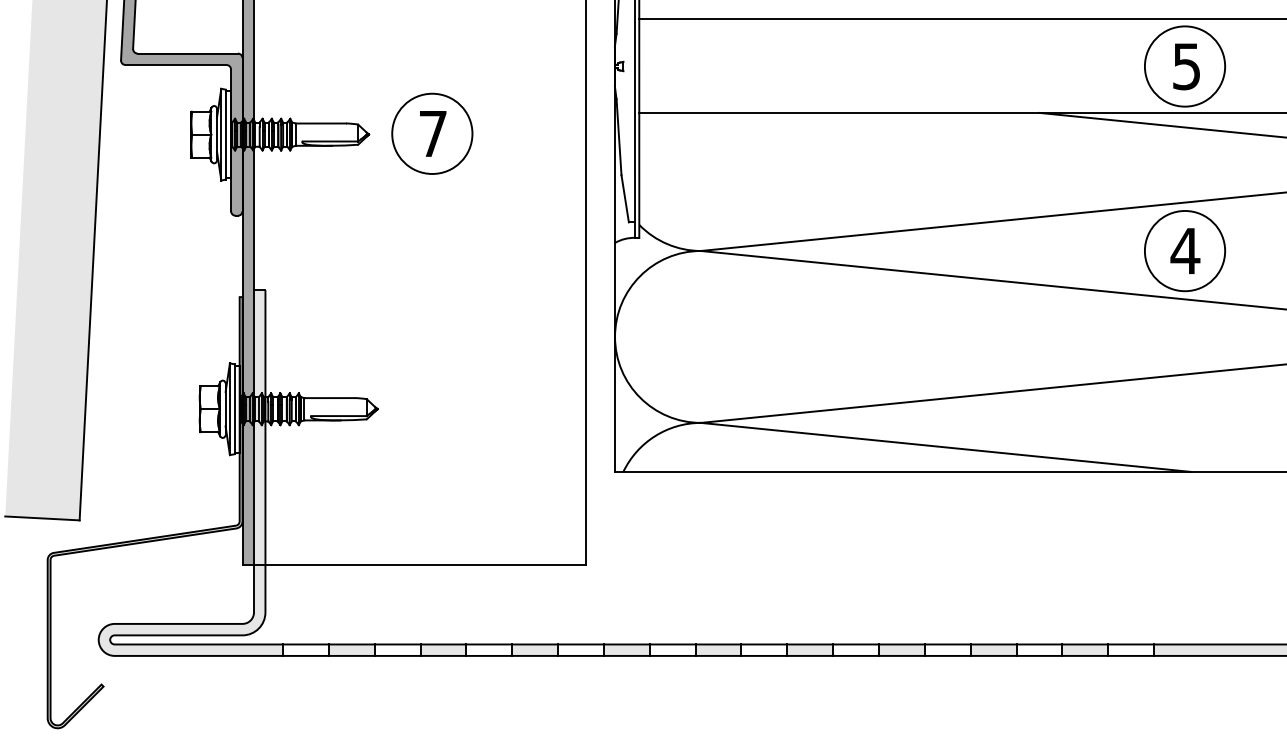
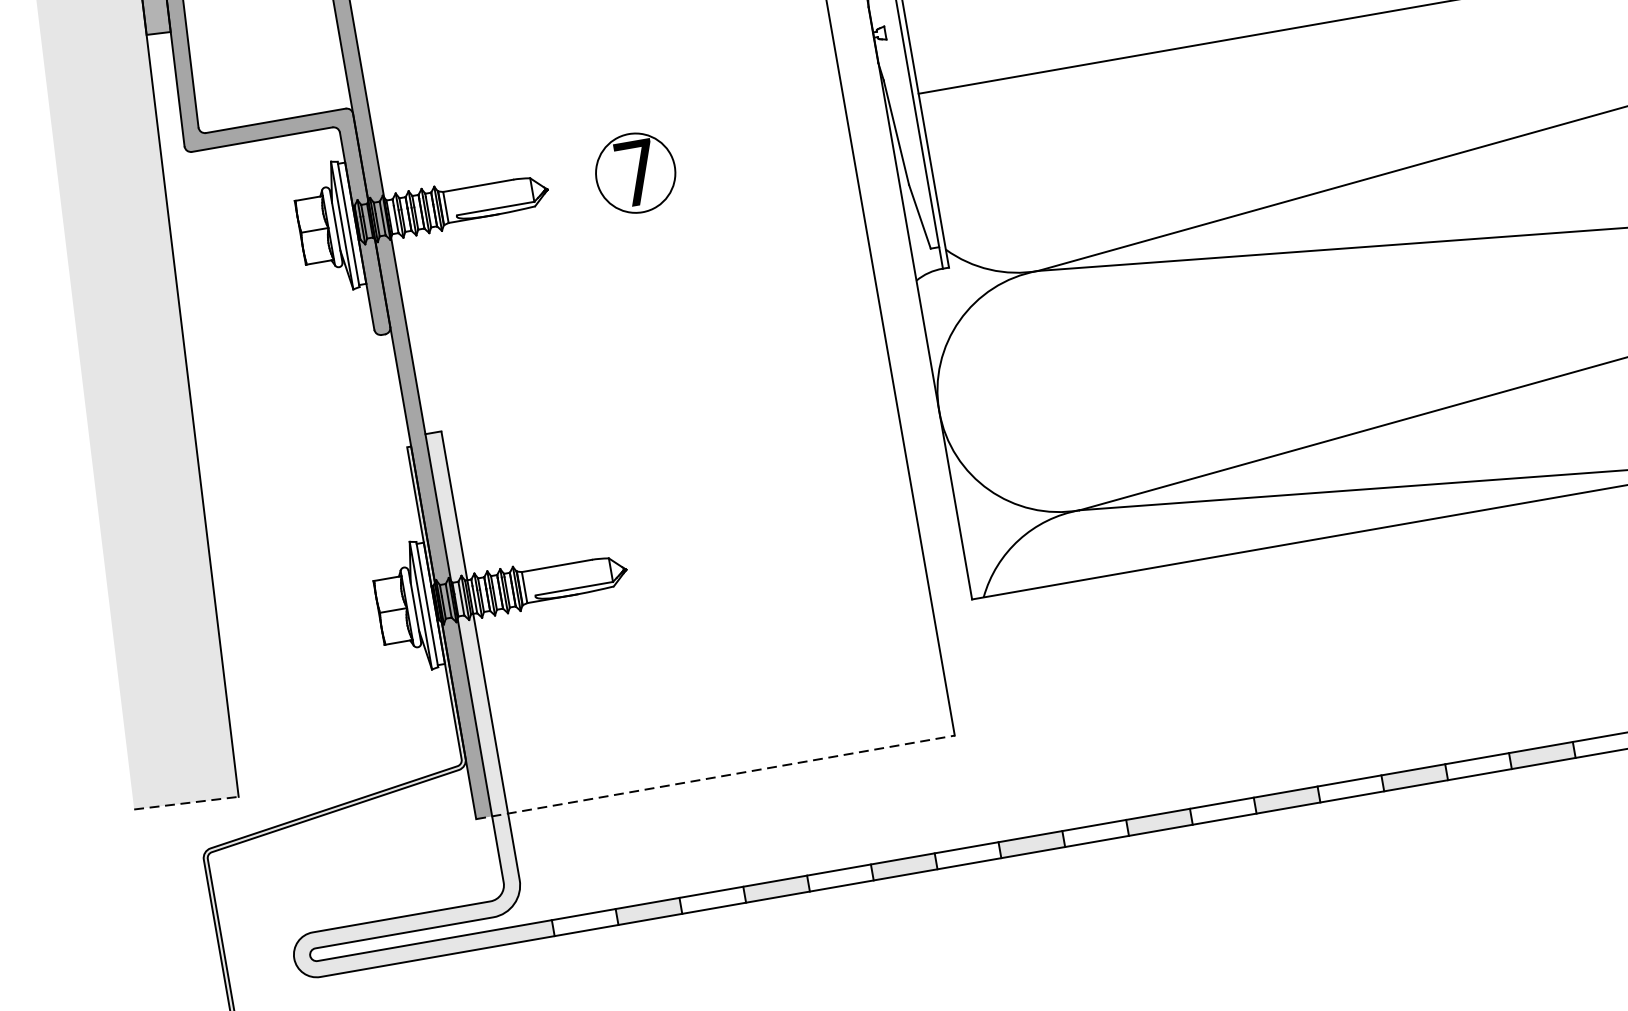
circle: (432, 133) -> (635, 172), size x0.7
line: (42, 518) -> (186, 803), solid -> dashed
line: (414, 564) -> (715, 776), solid -> dashed

